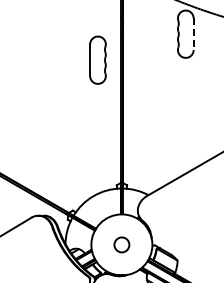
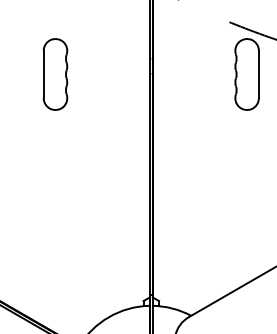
line: (193, 34) -> (258, 74), dashed -> solid
part: (97, 59) -> (54, 73), moved

